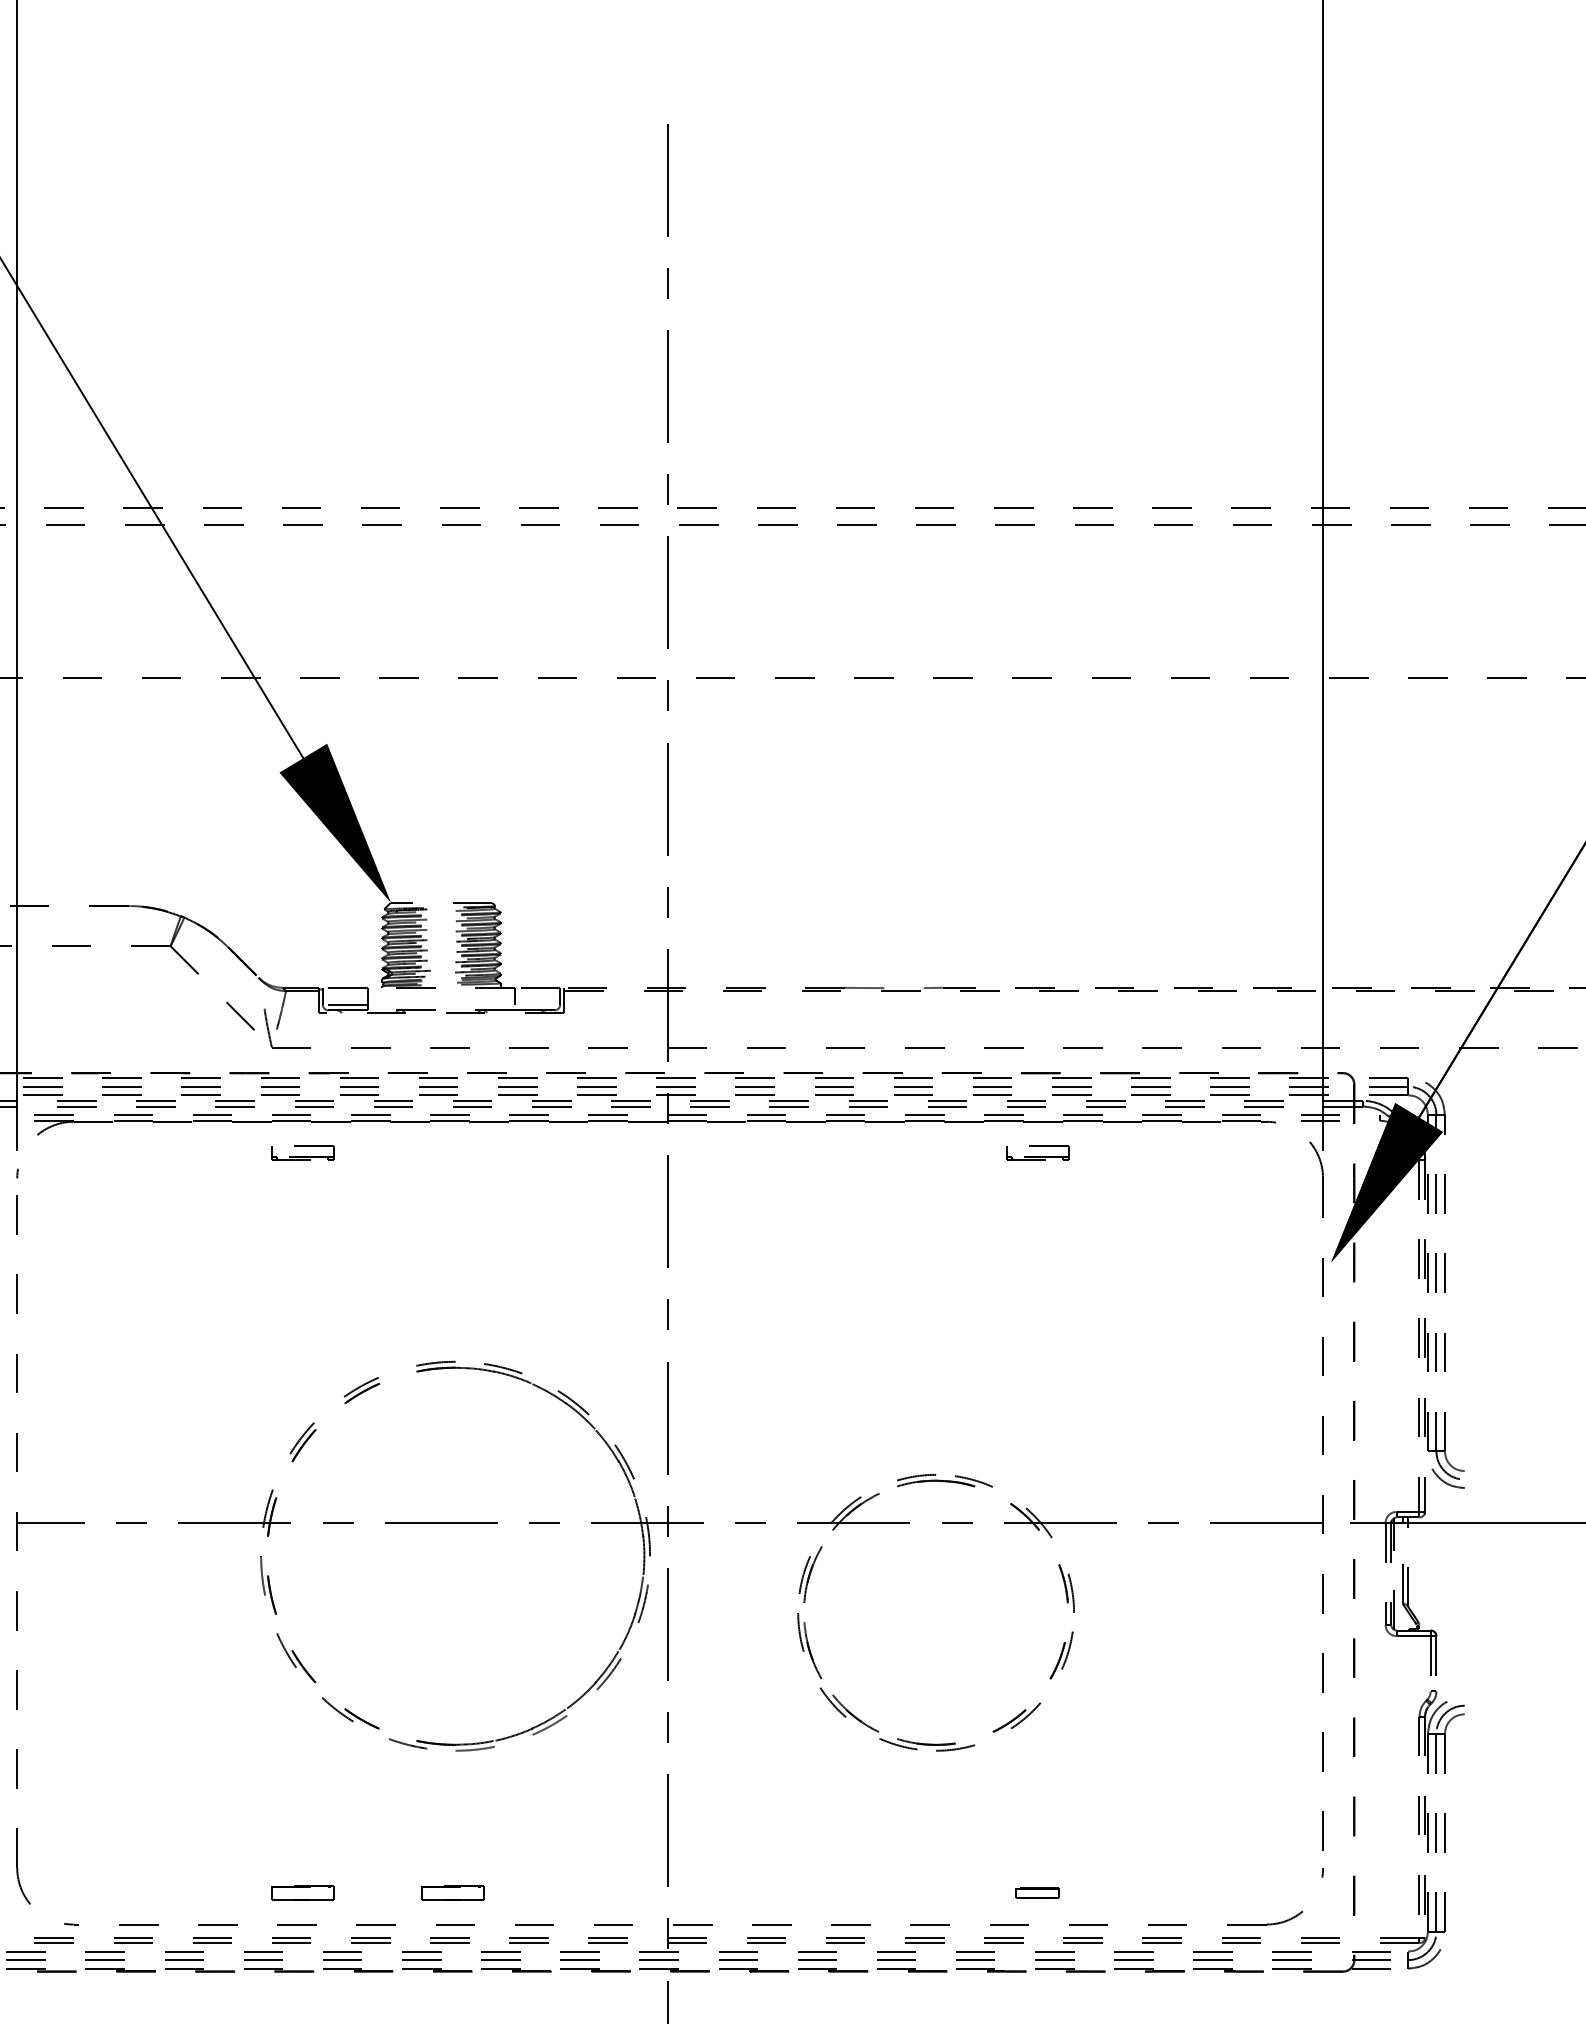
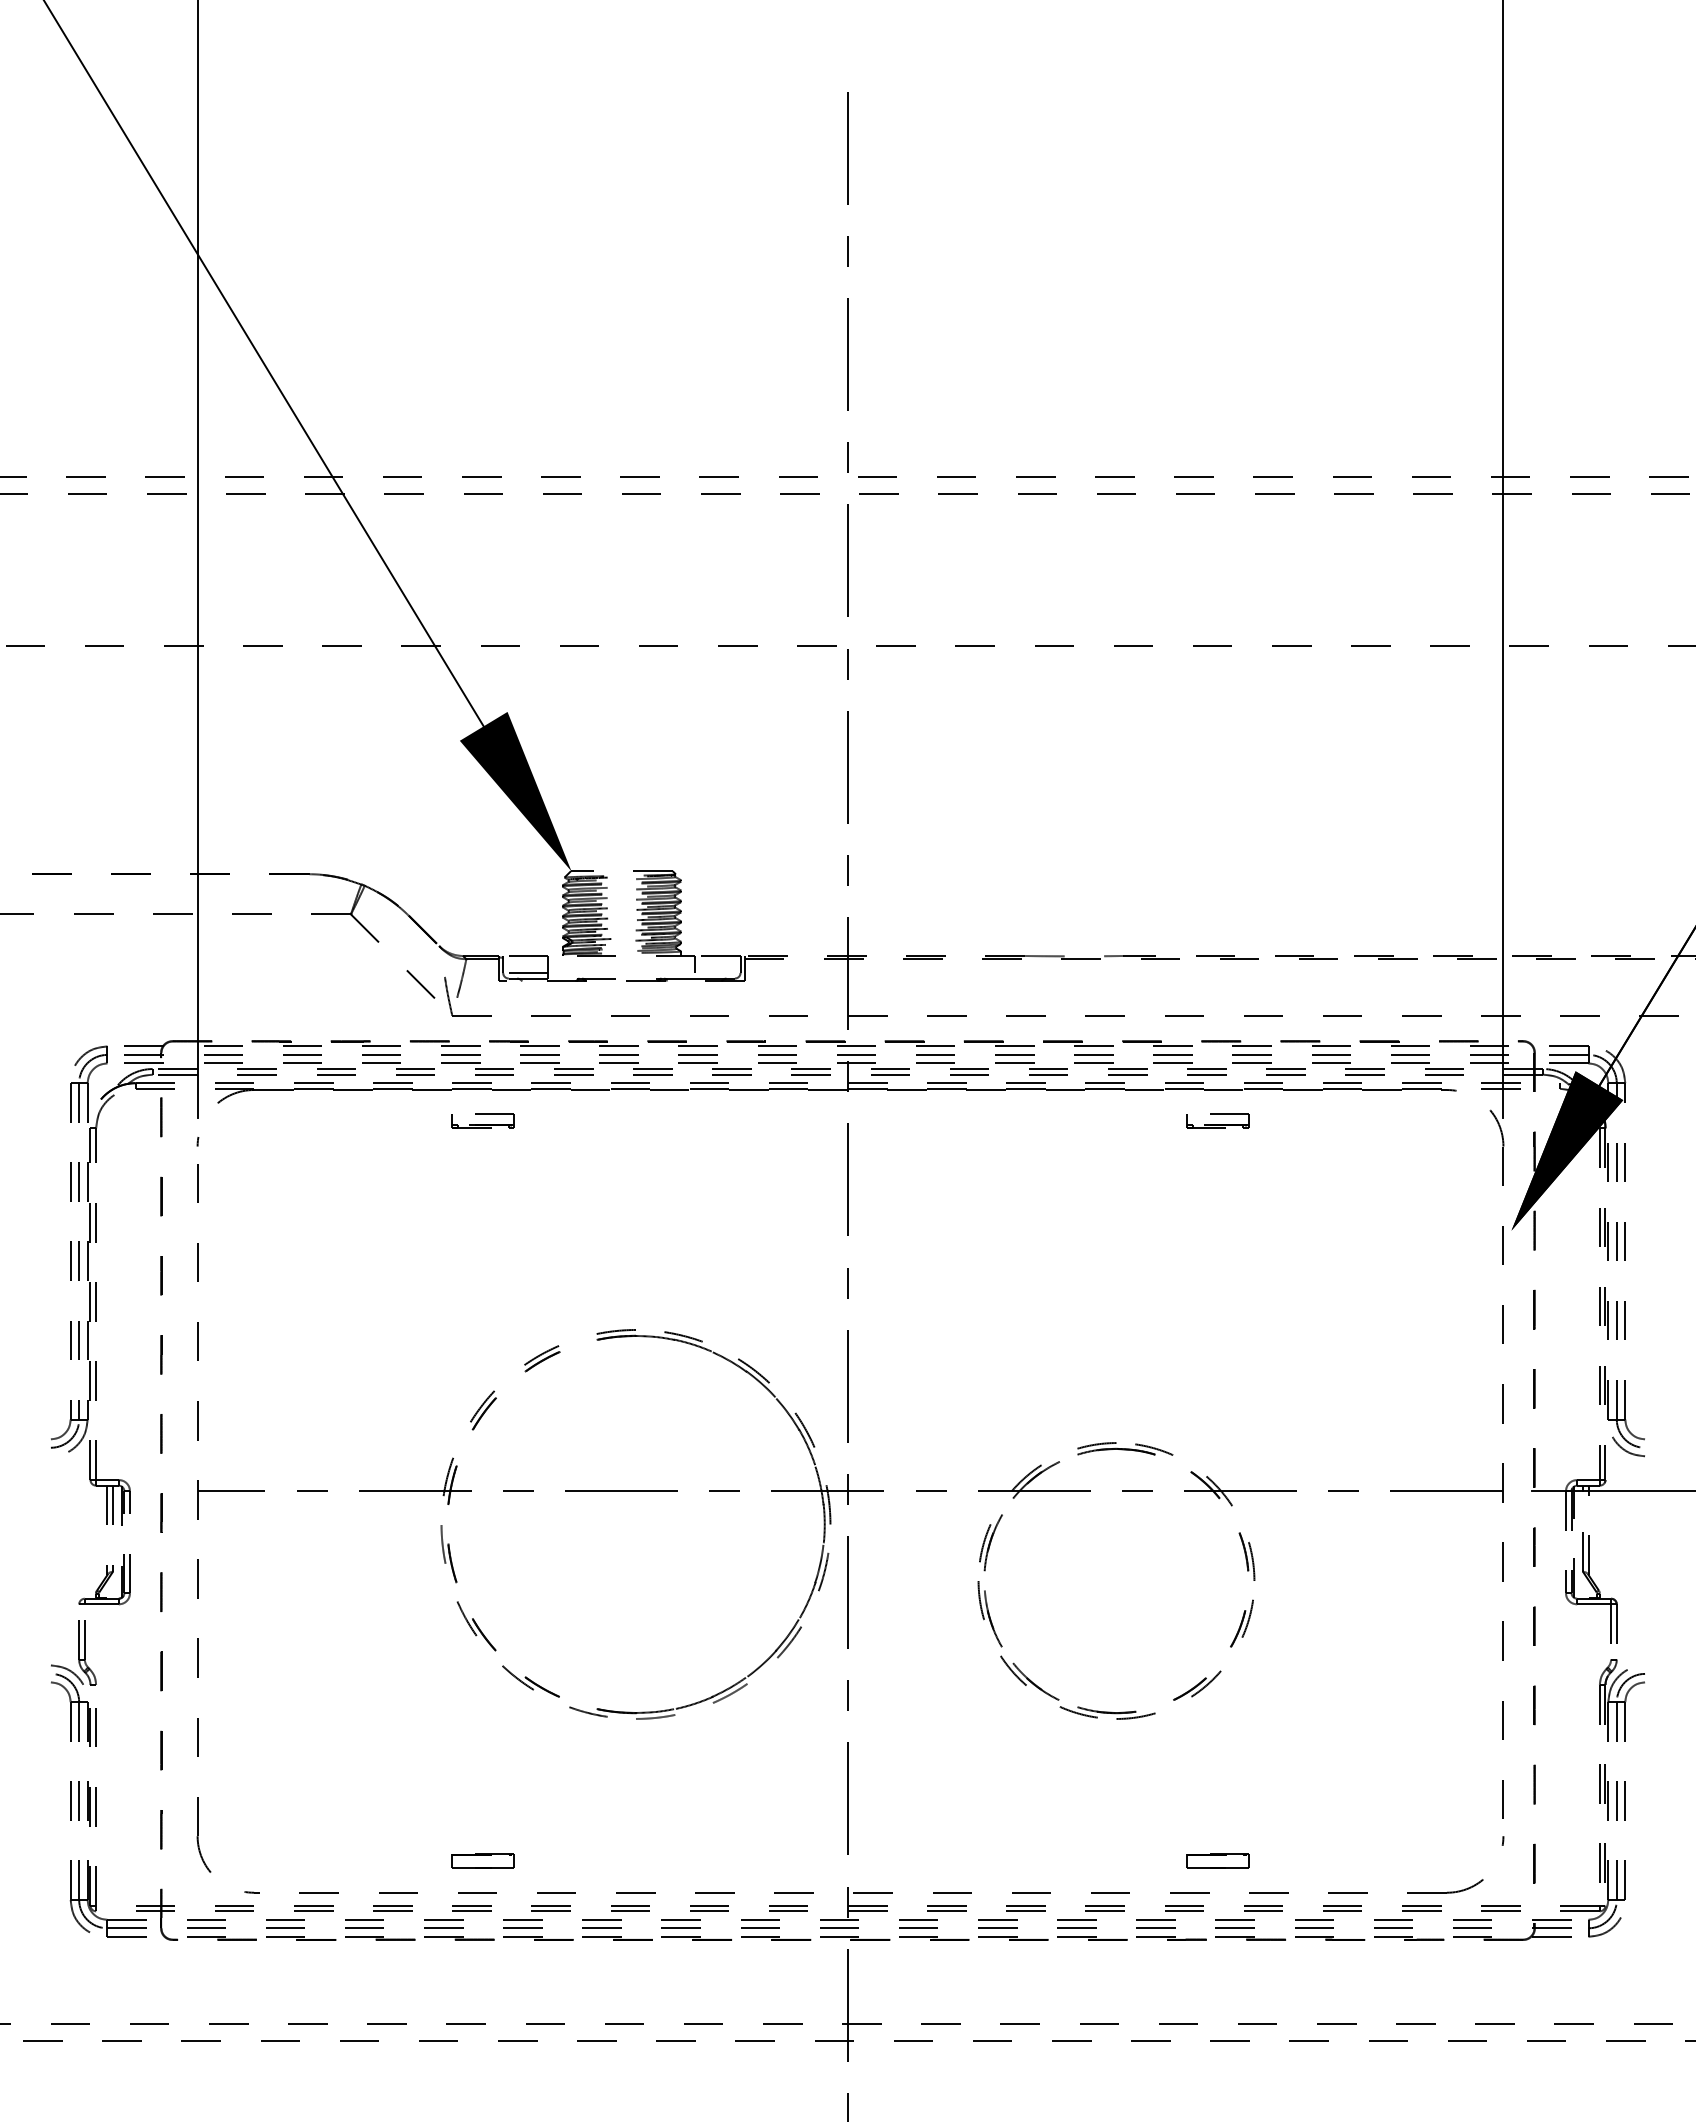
part: (452, 1892) -> (632, 1860), removed
part: (1037, 1892) -> (1217, 1860), size x1.43

